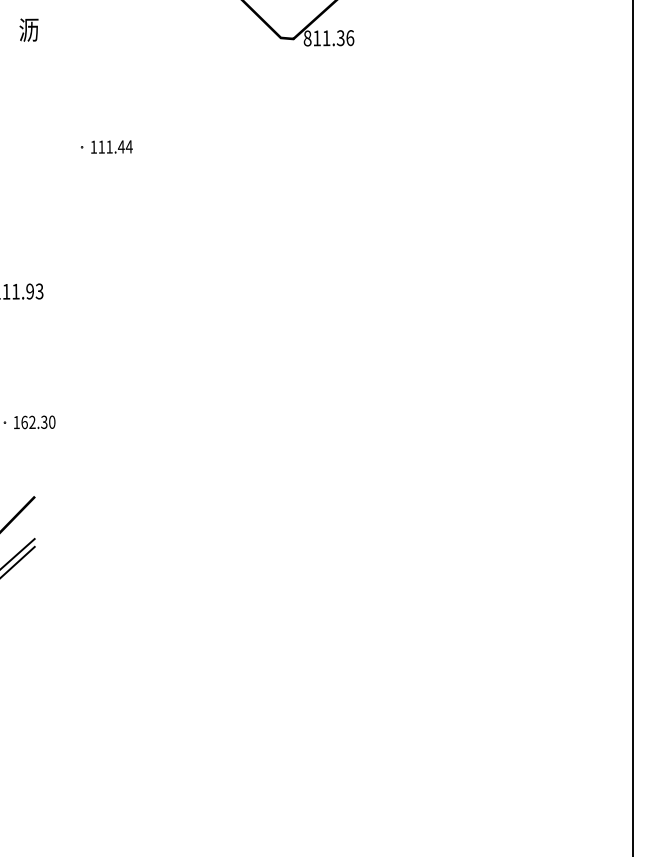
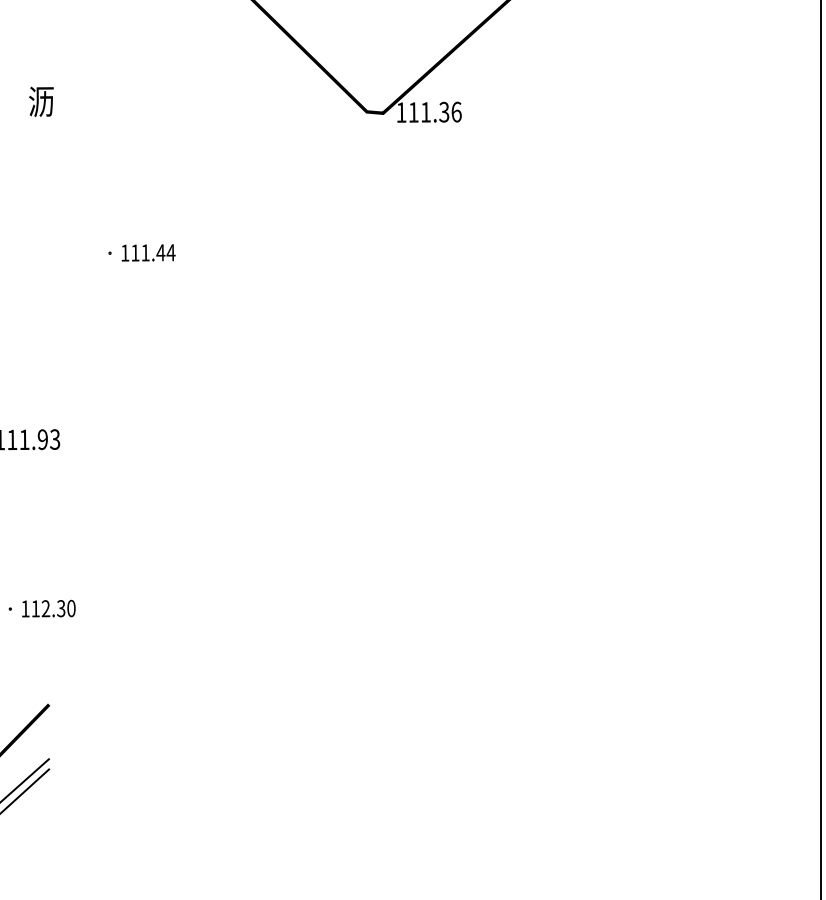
text: (307, 38) -> (401, 112), 811.36 -> 111.36
text: (24, 422) -> (35, 608), 162.30 -> 112.30

